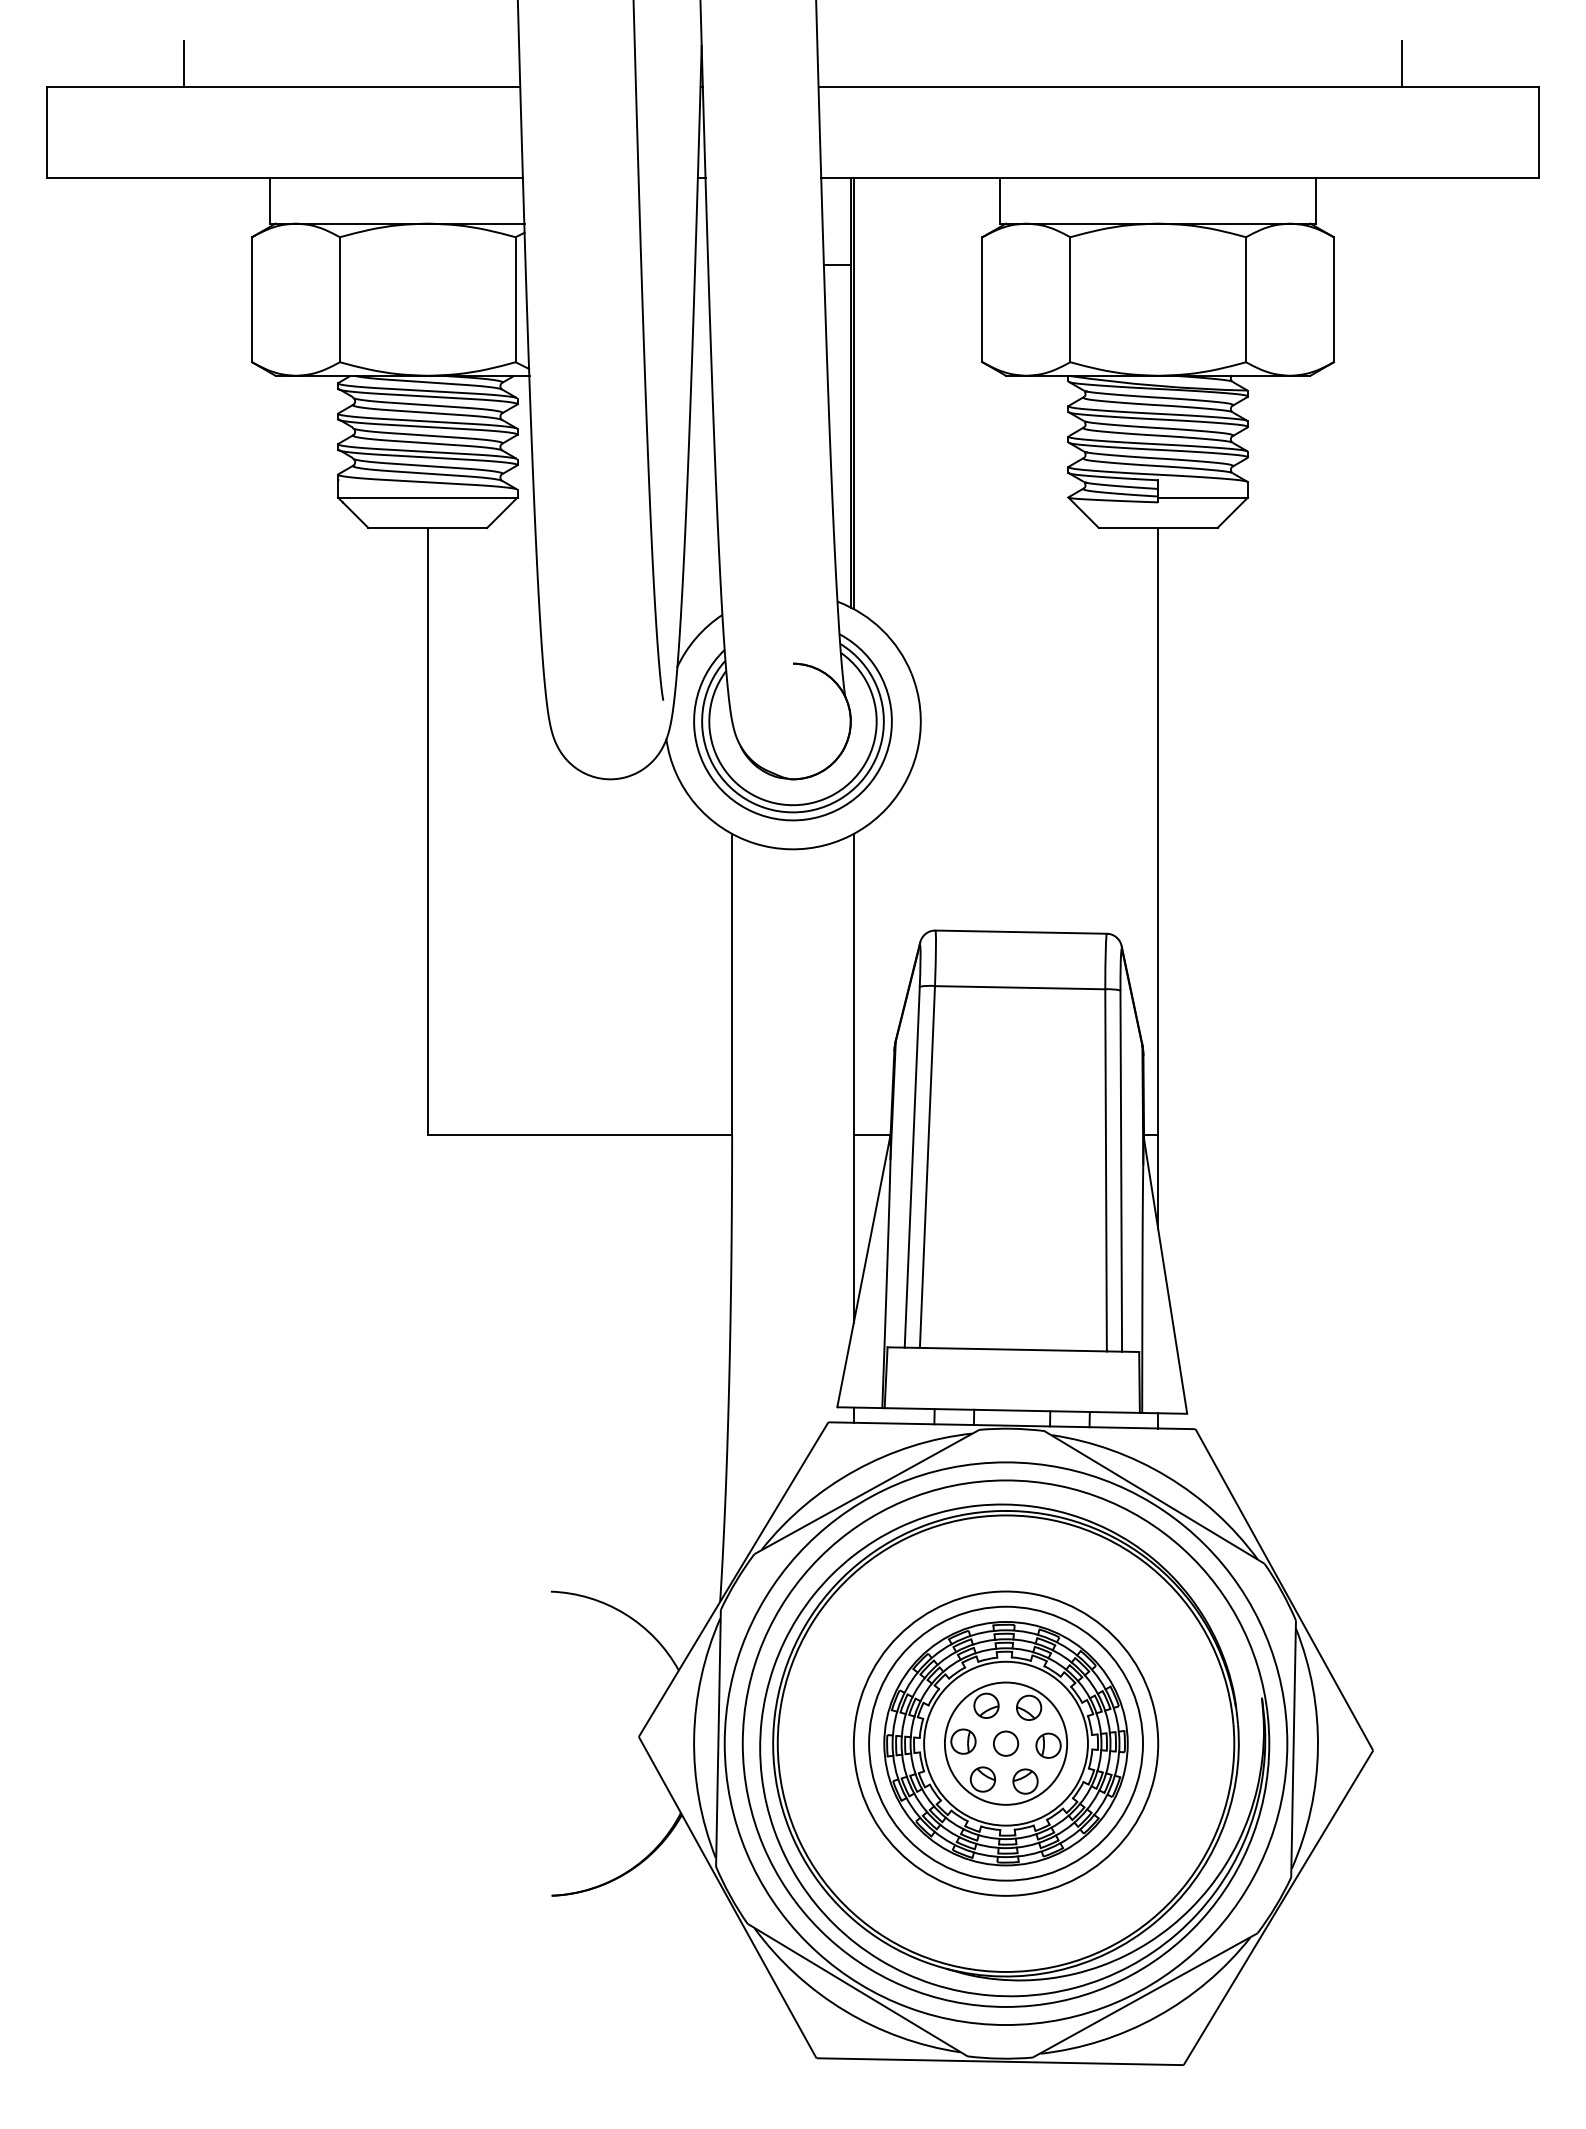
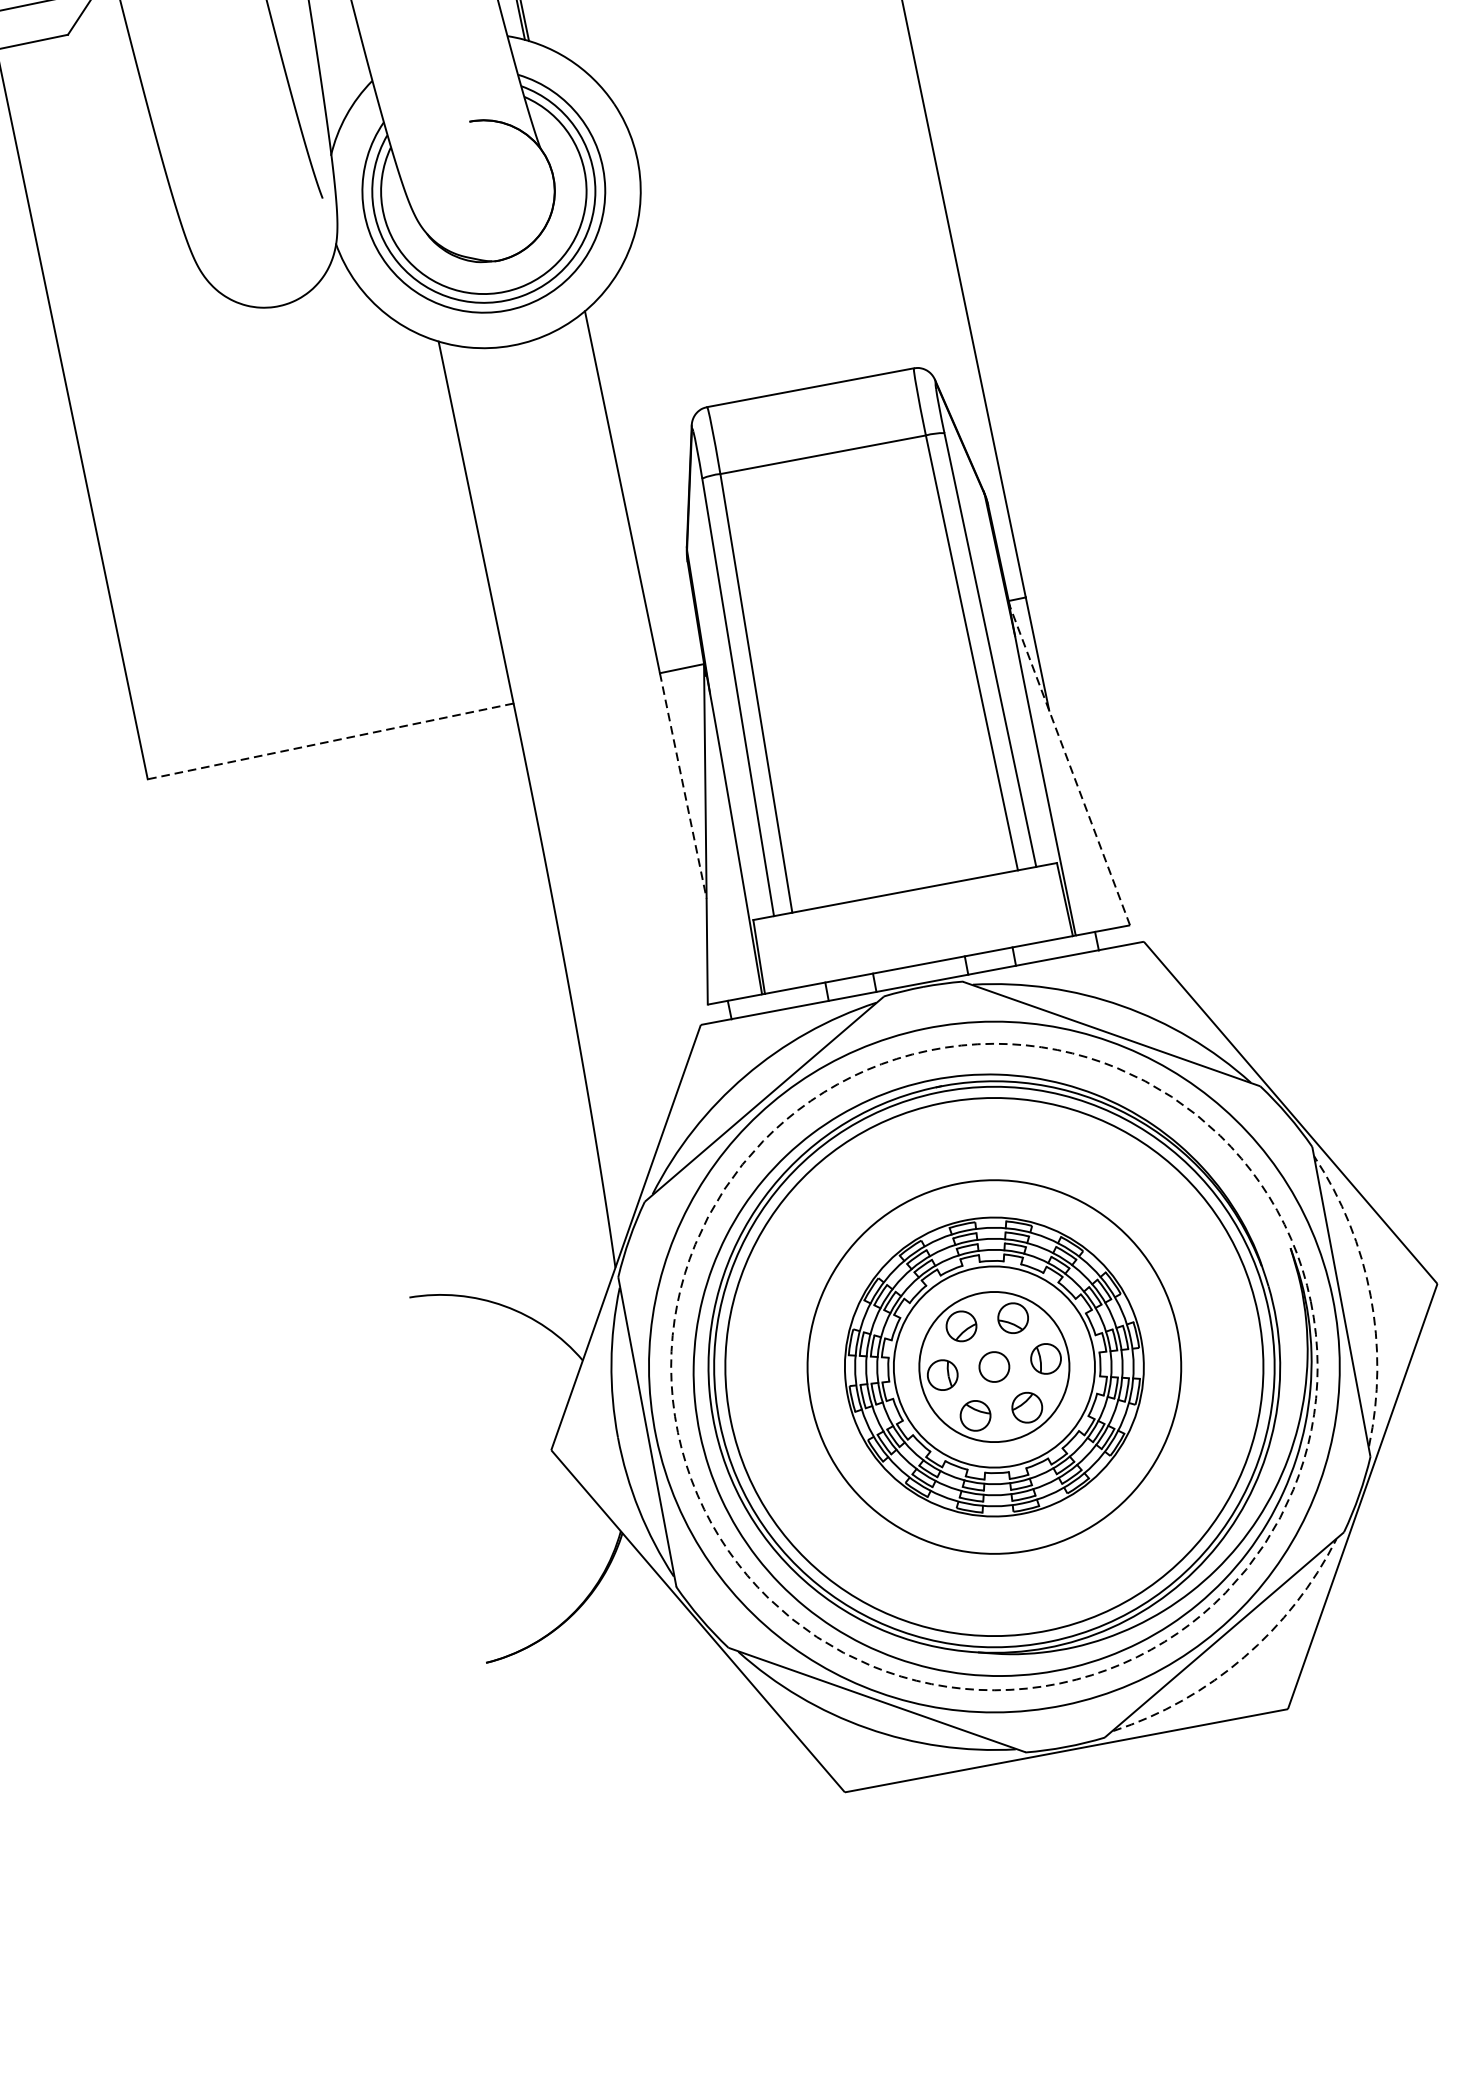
line: (579, 1135) -> (330, 742), solid -> dashed
line: (853, 1228) -> (682, 785), solid -> dashed
line: (1165, 1275) -> (1069, 764), solid -> dashed
circle: (1005, 1743) -> (993, 1366), size x1.6
circle: (1005, 1743) -> (993, 1366), solid -> dashed
arc: (1317, 1749) -> (1370, 1296), solid -> dashed
arc: (1157, 2016) -> (1244, 1657), solid -> dashed

